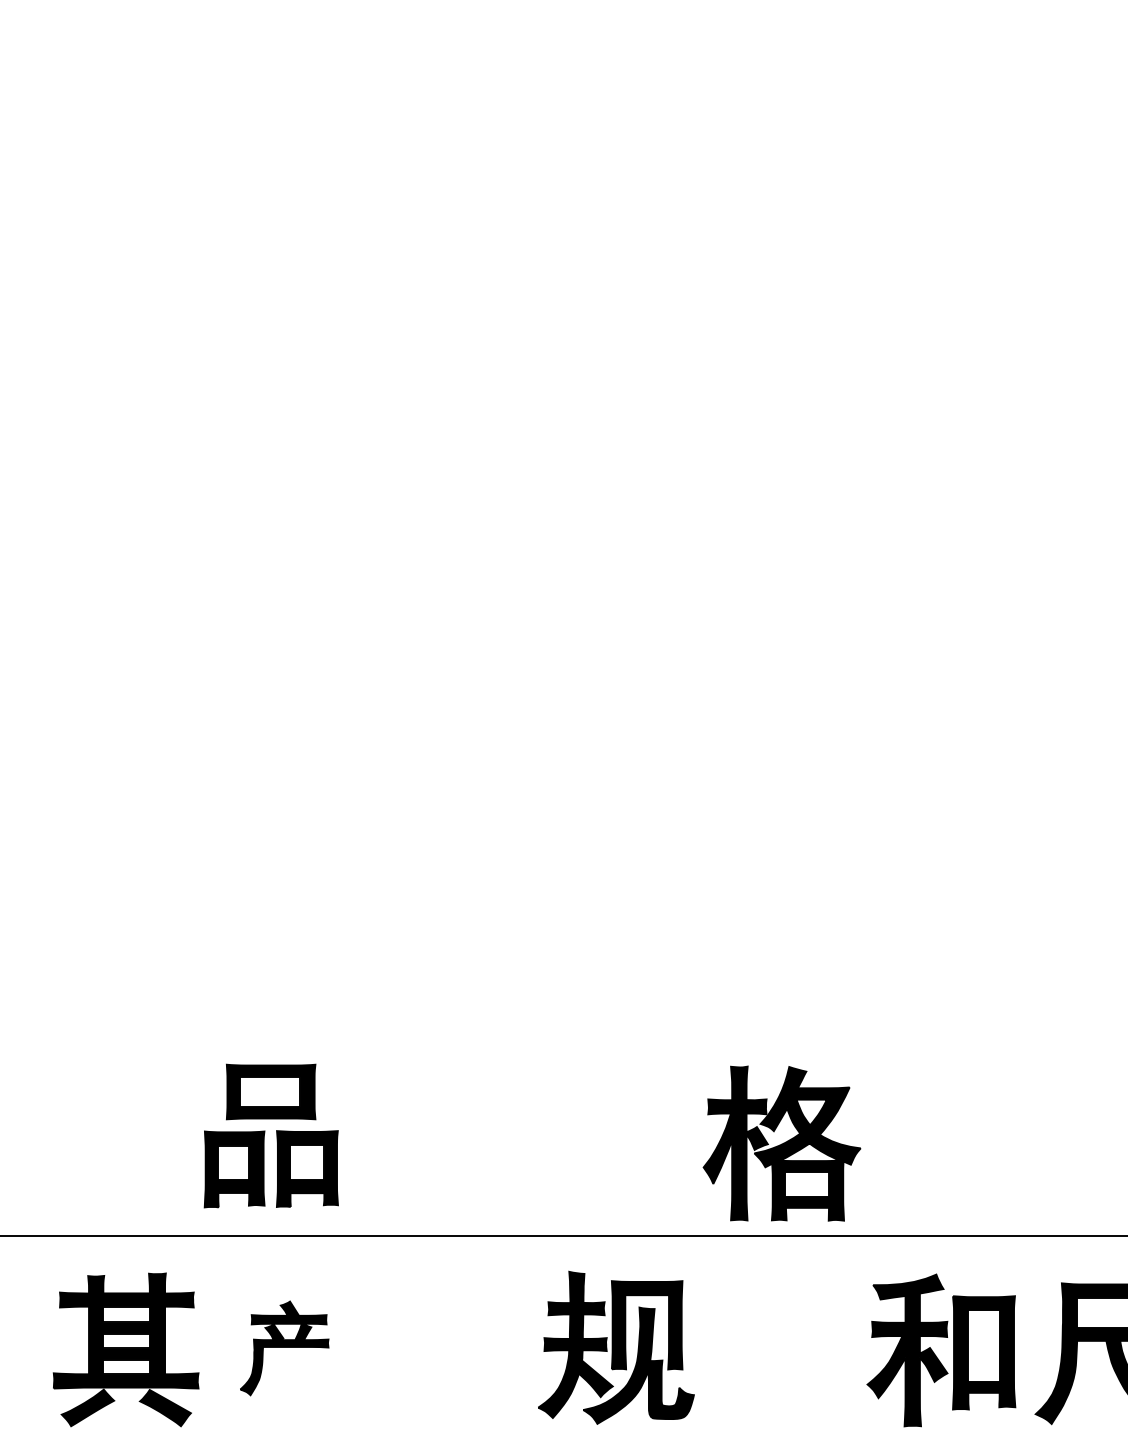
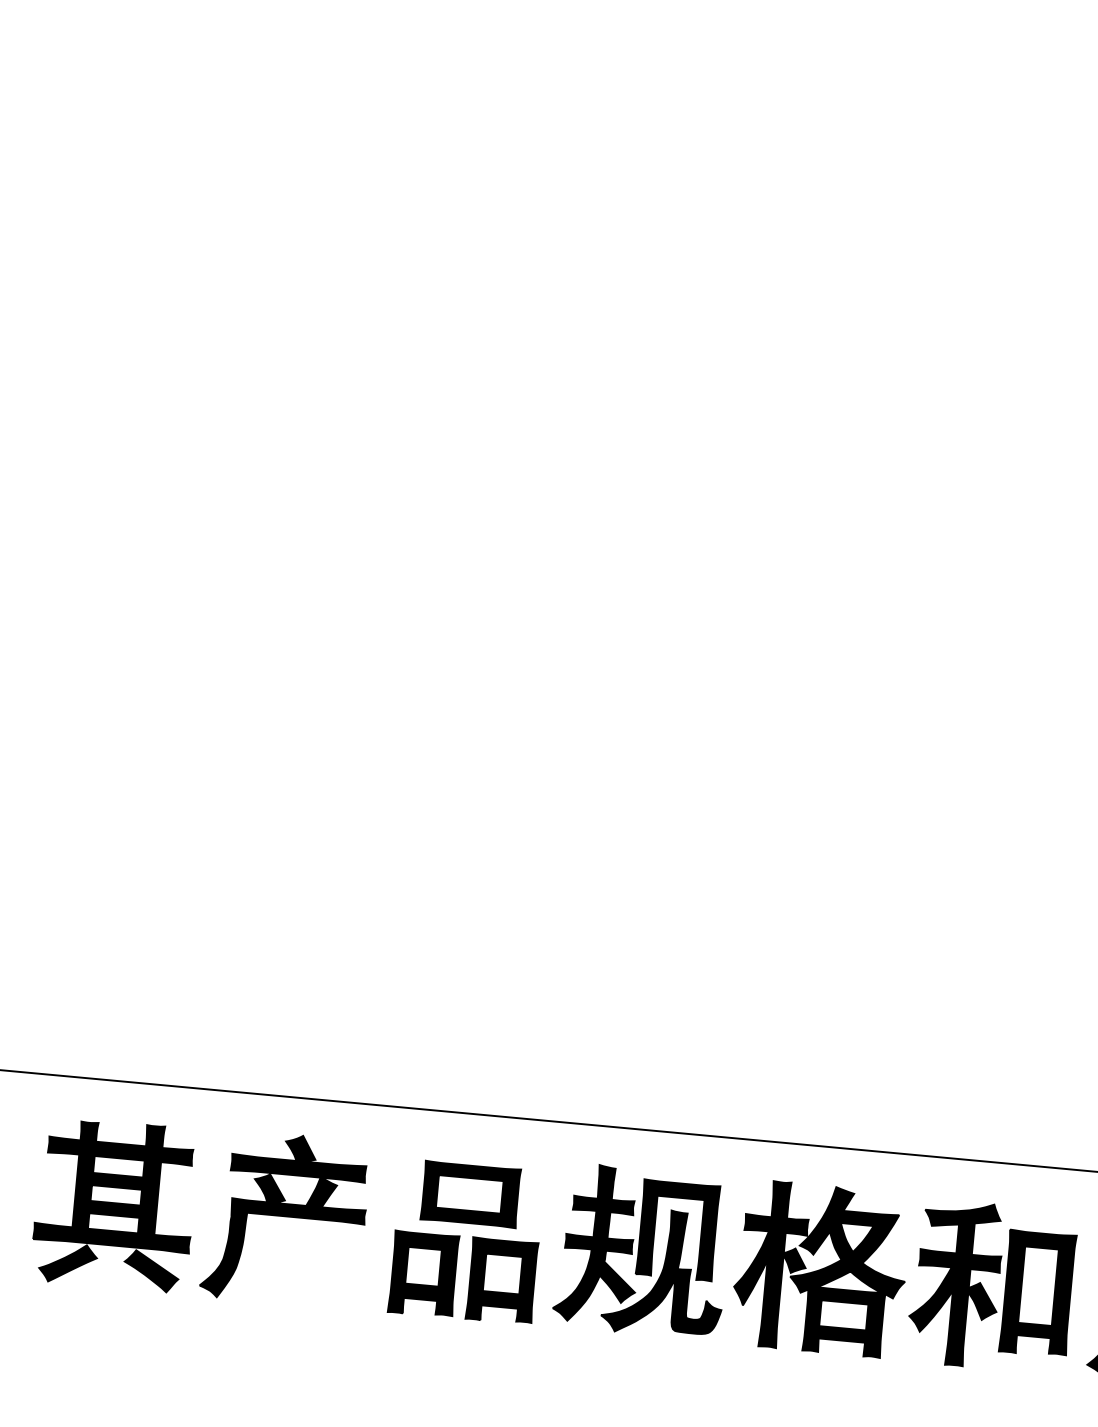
part: (270, 1135) -> (465, 1241), moved
part: (781, 1143) -> (820, 1268), moved
part: (284, 1348) -> (285, 1219), size x1.67

